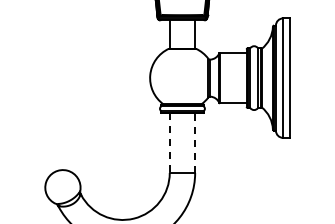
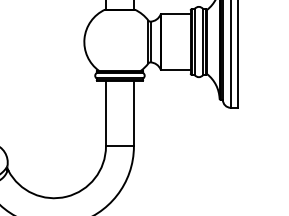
line: (169, 143) -> (105, 114), dashed -> solid
line: (195, 143) -> (134, 114), dashed -> solid

